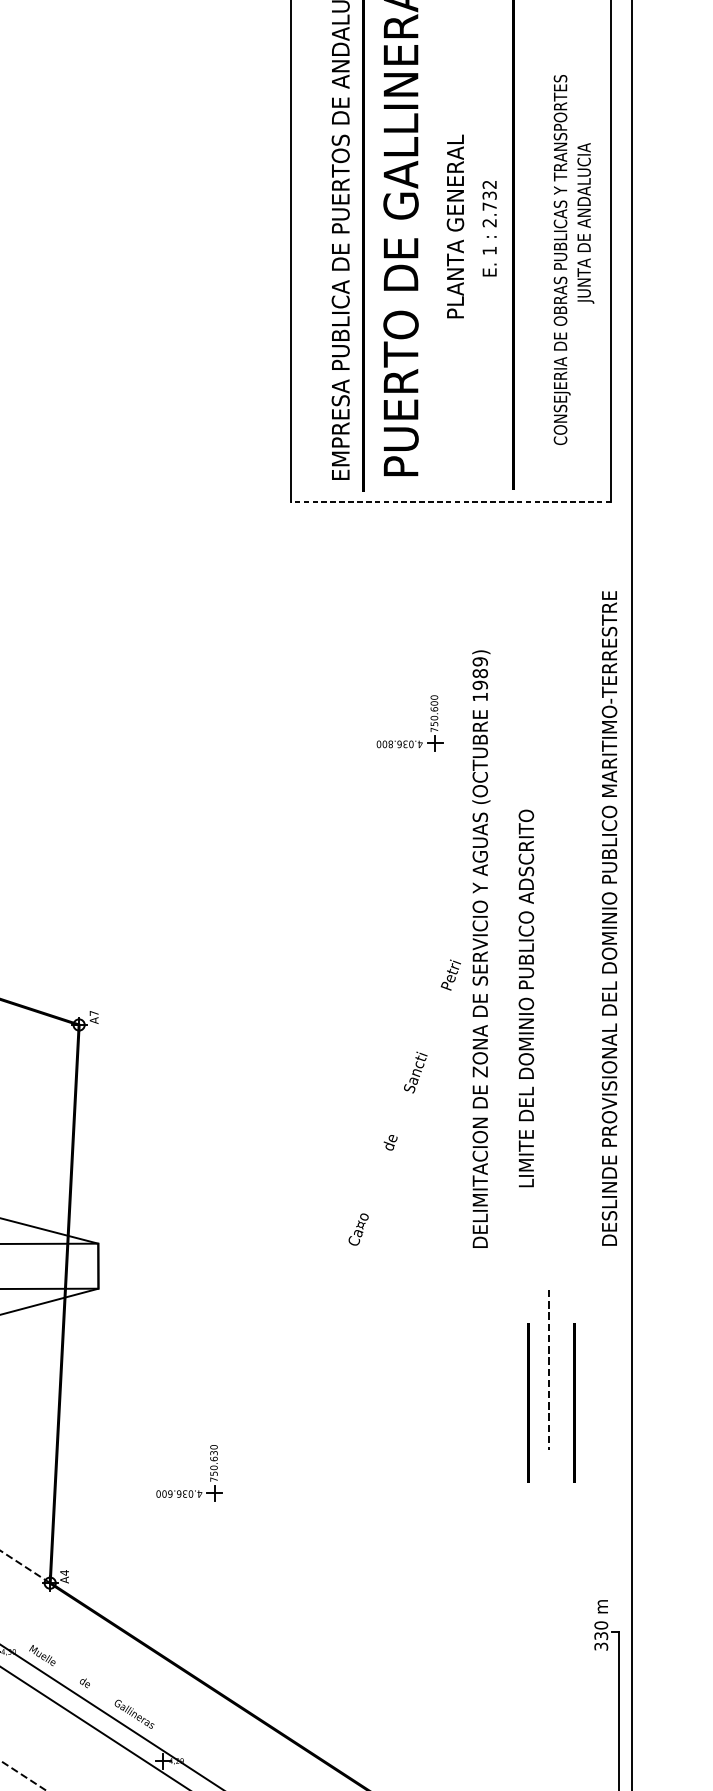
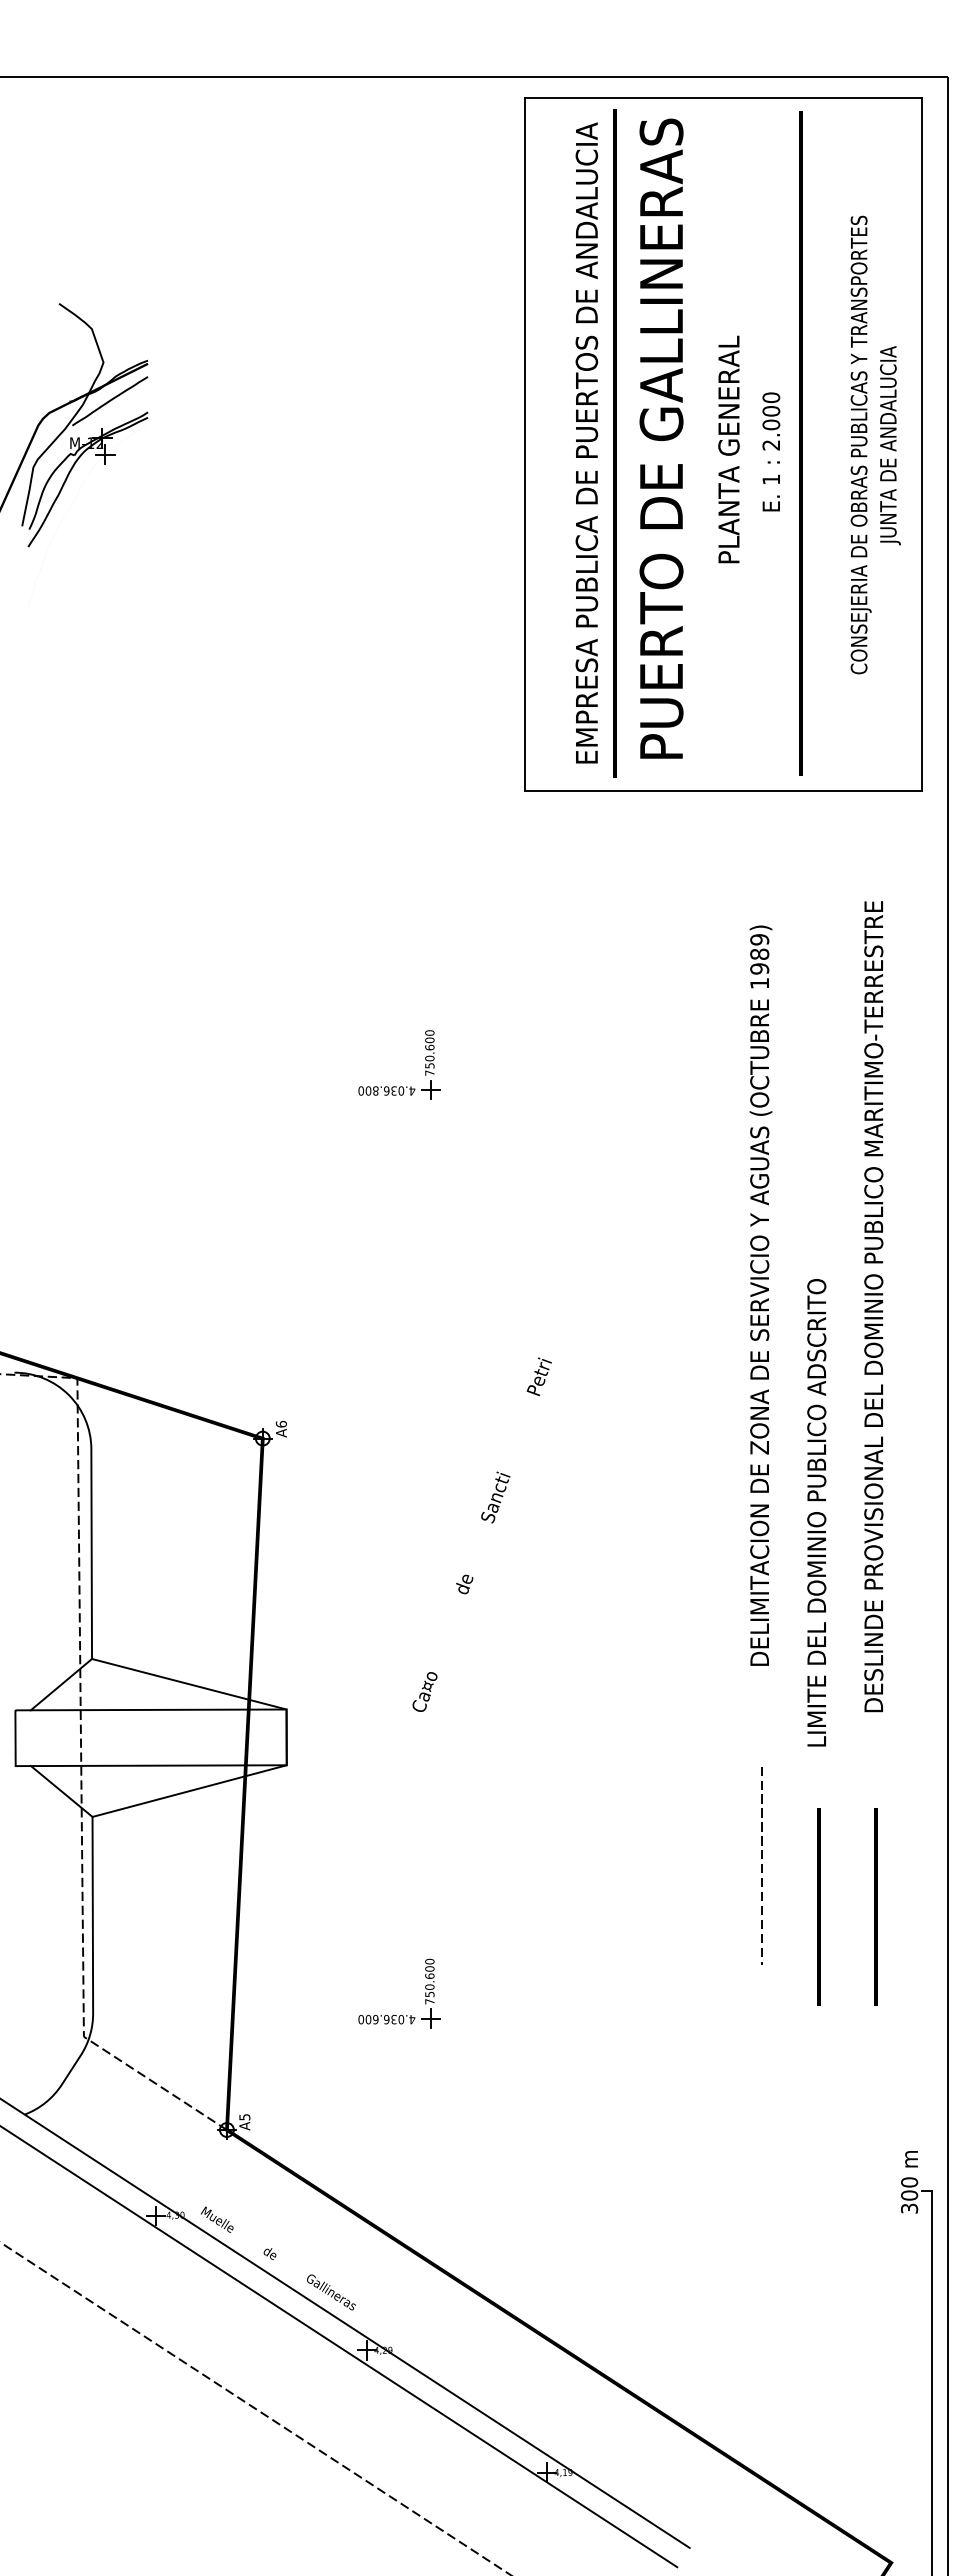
text: (489, 195) -> (771, 411), 2.732 -> 2.000
text: (561, 259) -> (860, 444), moved
line: (451, 502) -> (723, 791), dashed -> solid
part: (410, 740) -> (400, 1086), moved
text: (609, 918) -> (873, 1306), moved
text: (480, 949) -> (760, 1295), moved
text: (526, 998) -> (816, 1512), moved
text: (93, 1012) -> (280, 1423), A7 -> A6
text: (404, 1102) -> (481, 1534), moved
line: (548, 1369) -> (761, 1865), moved
text: (213, 1452) -> (429, 1968), 750.630 -> 750.600
text: (64, 1572) -> (244, 2116), A4 -> A5
text: (601, 1636) -> (909, 2195), 330 -> 300

